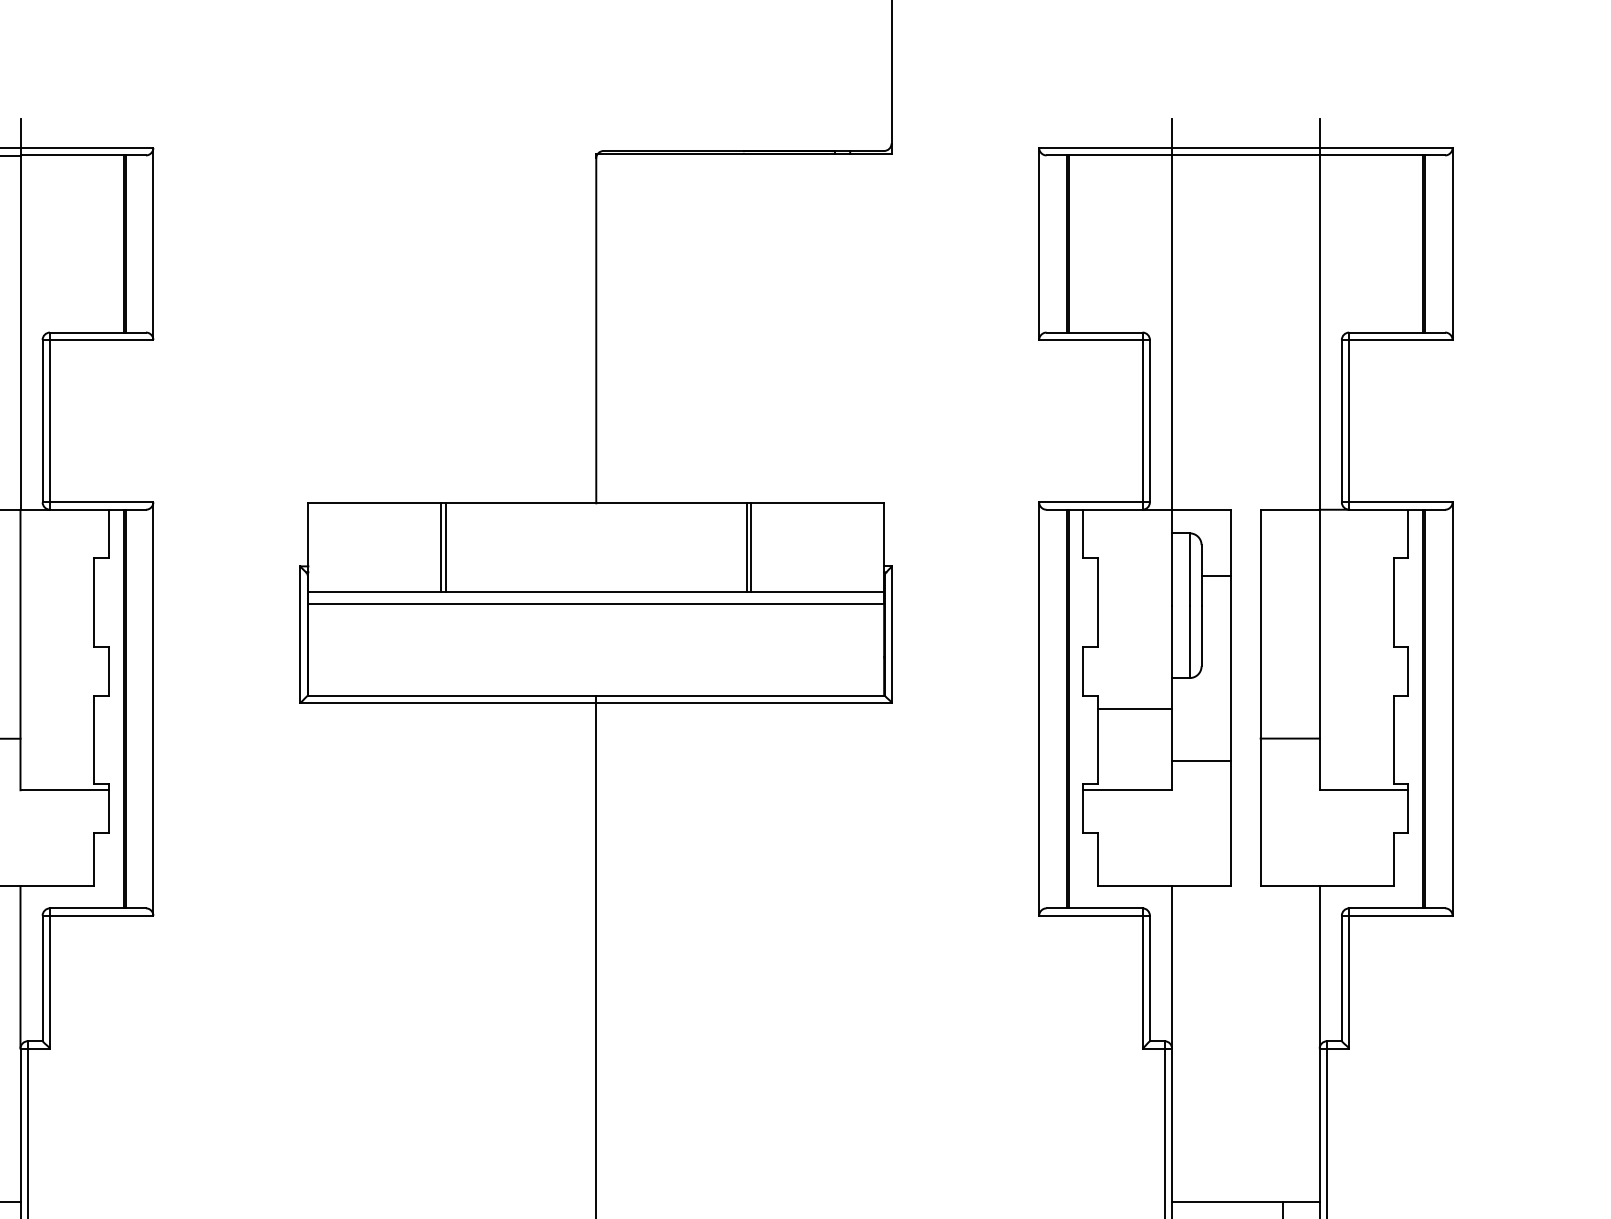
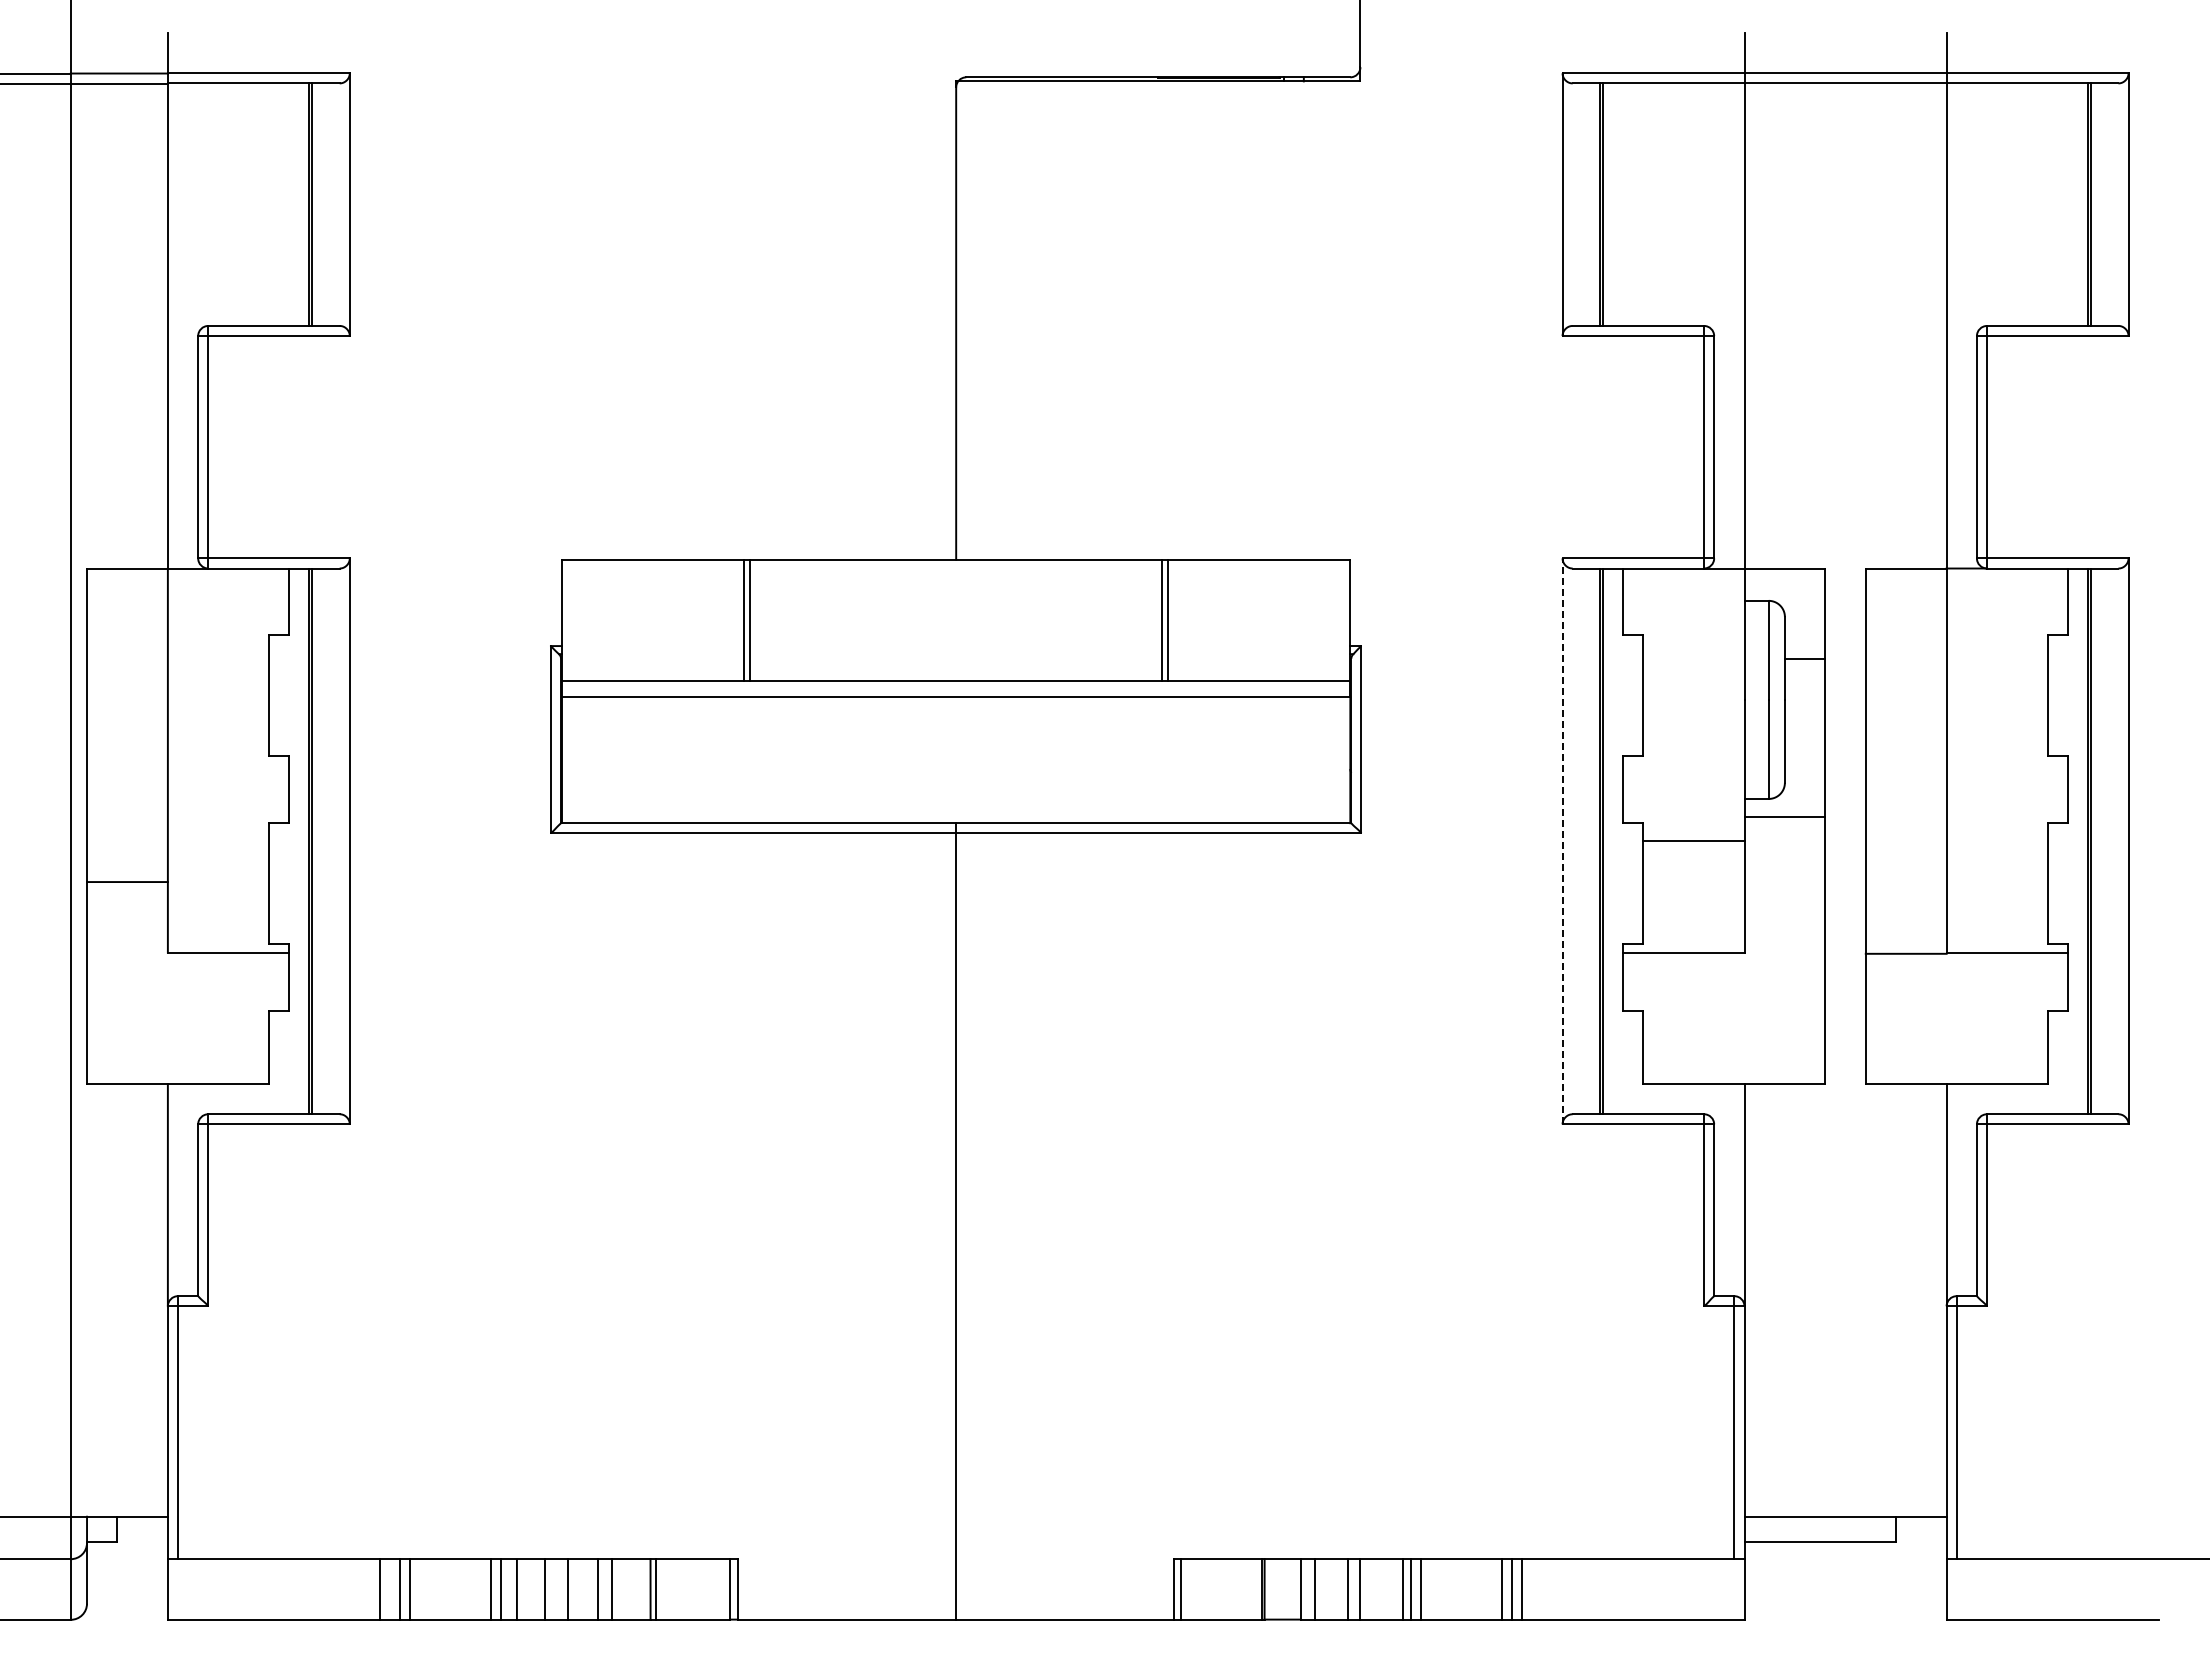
line: (1039, 709) -> (1562, 841), solid -> dashed
line: (1289, 738) -> (1905, 953), moved
line: (1201, 760) -> (1784, 817), moved

